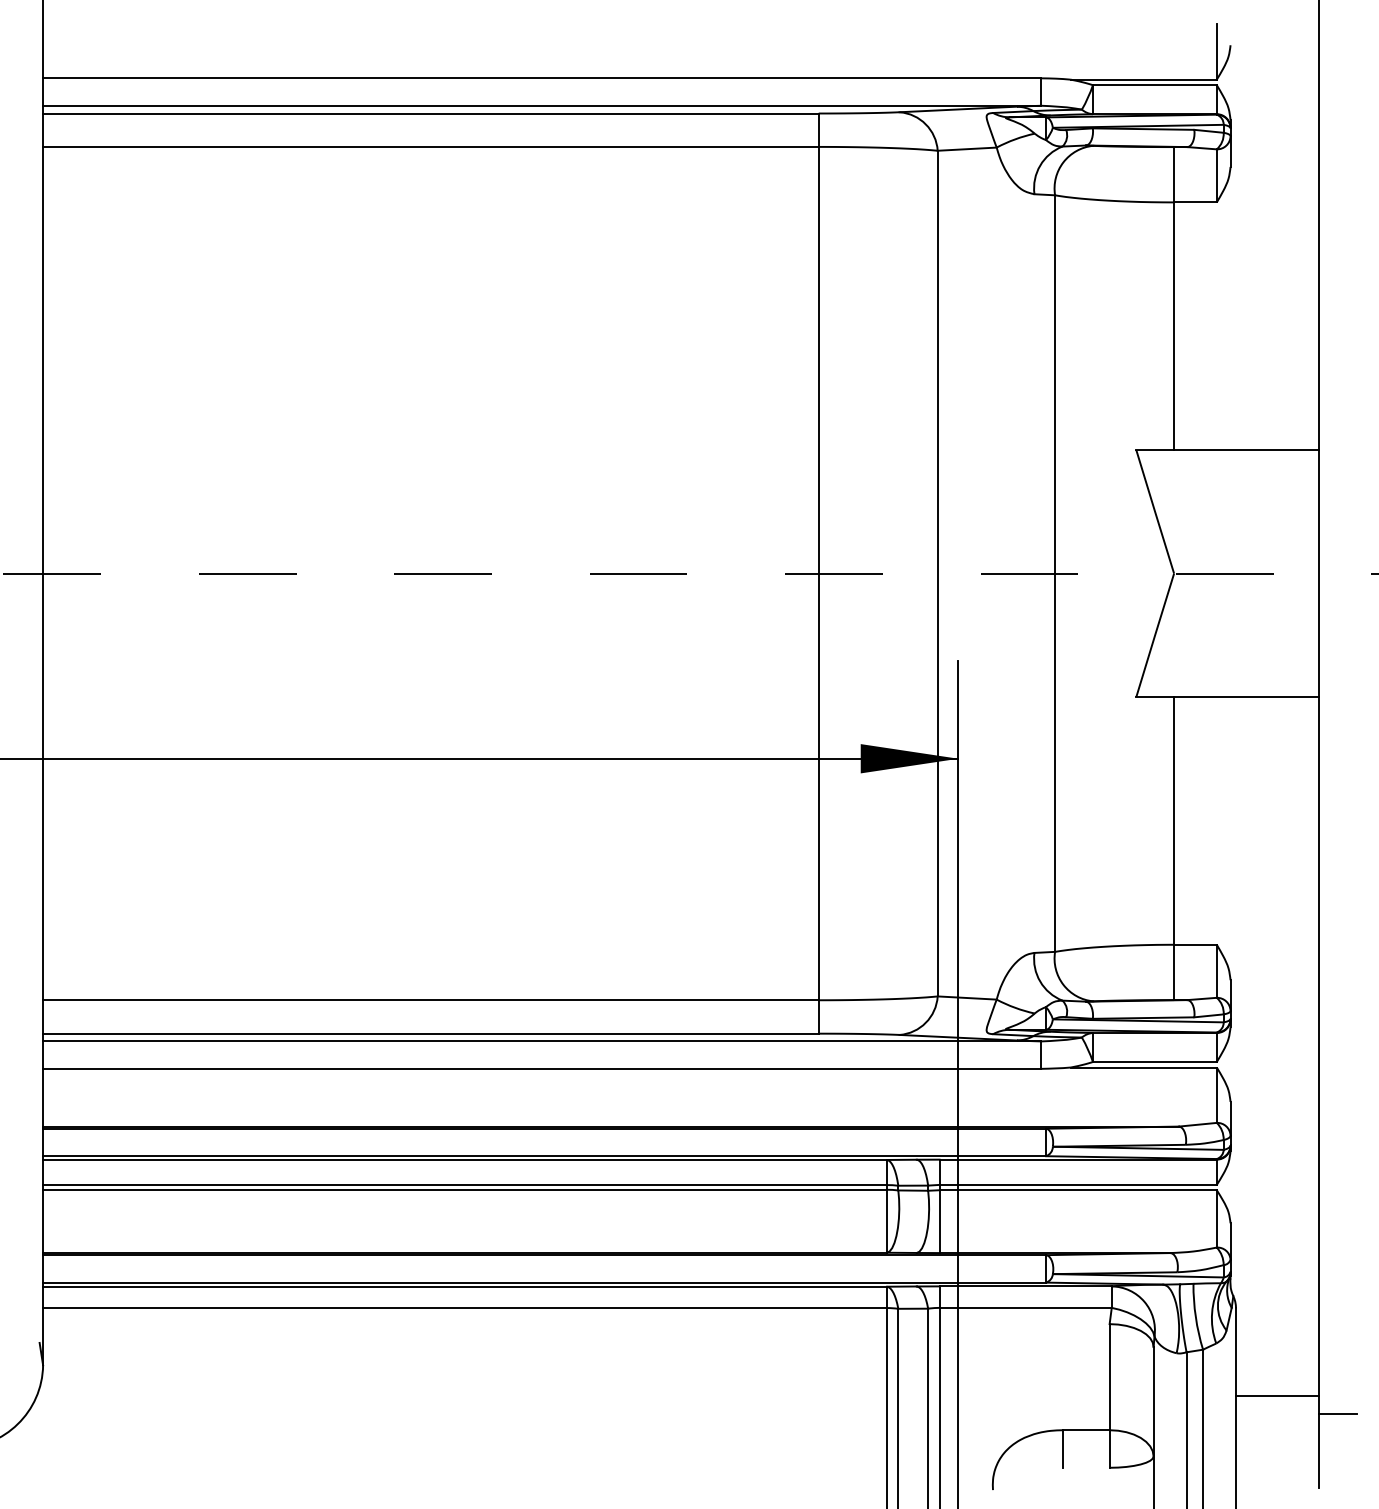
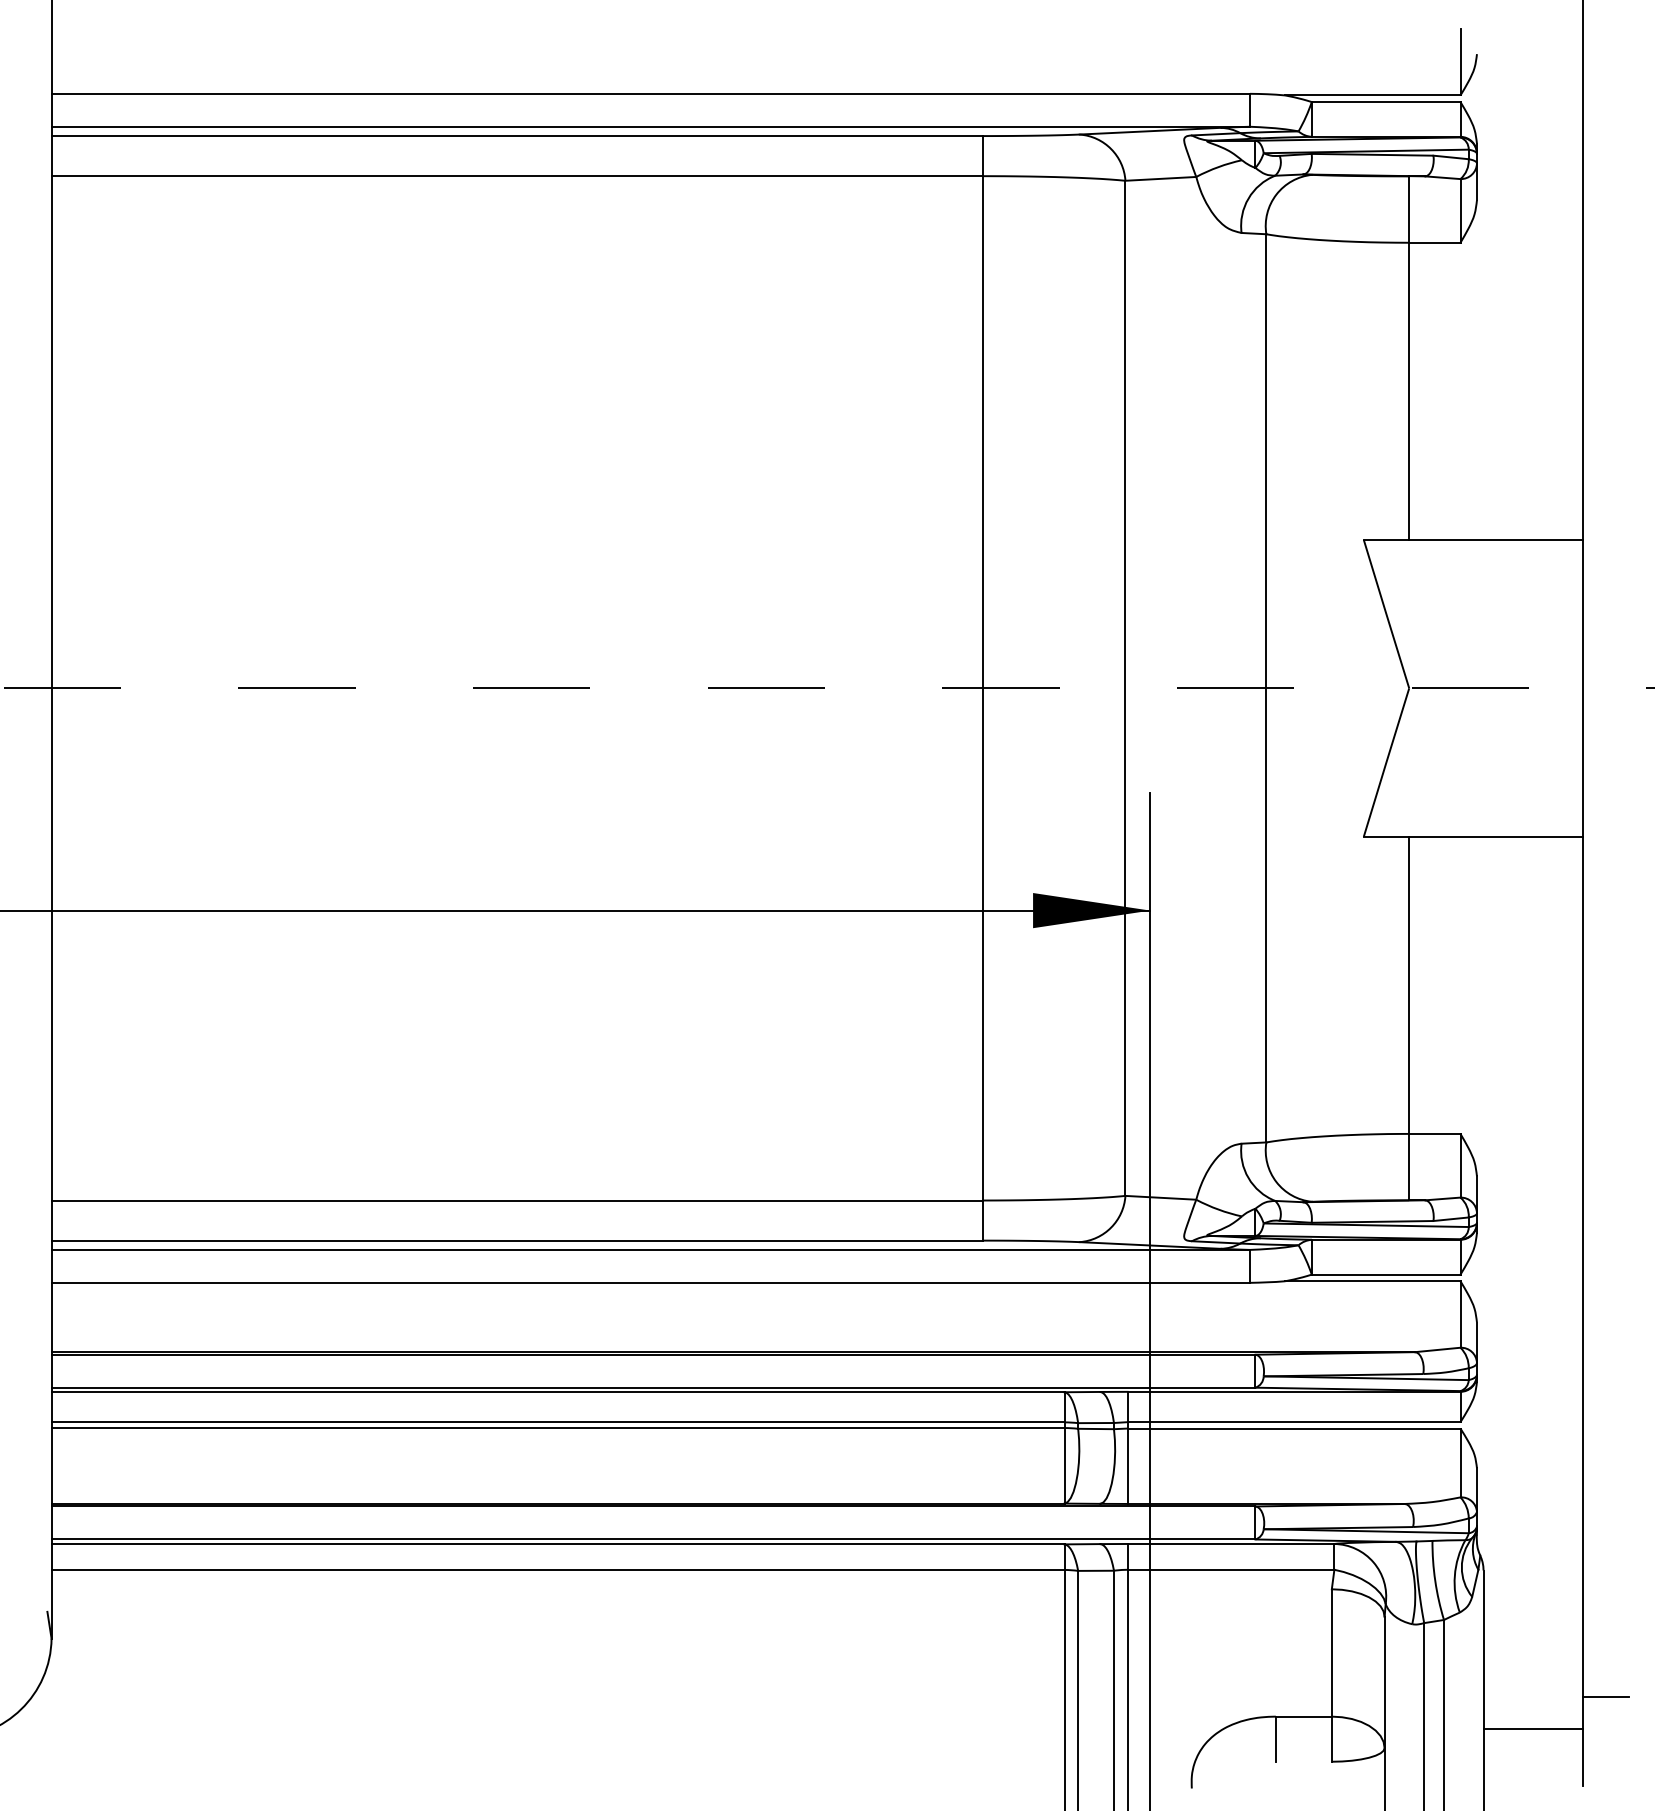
line: (1277, 1395) -> (1533, 1728), moved

